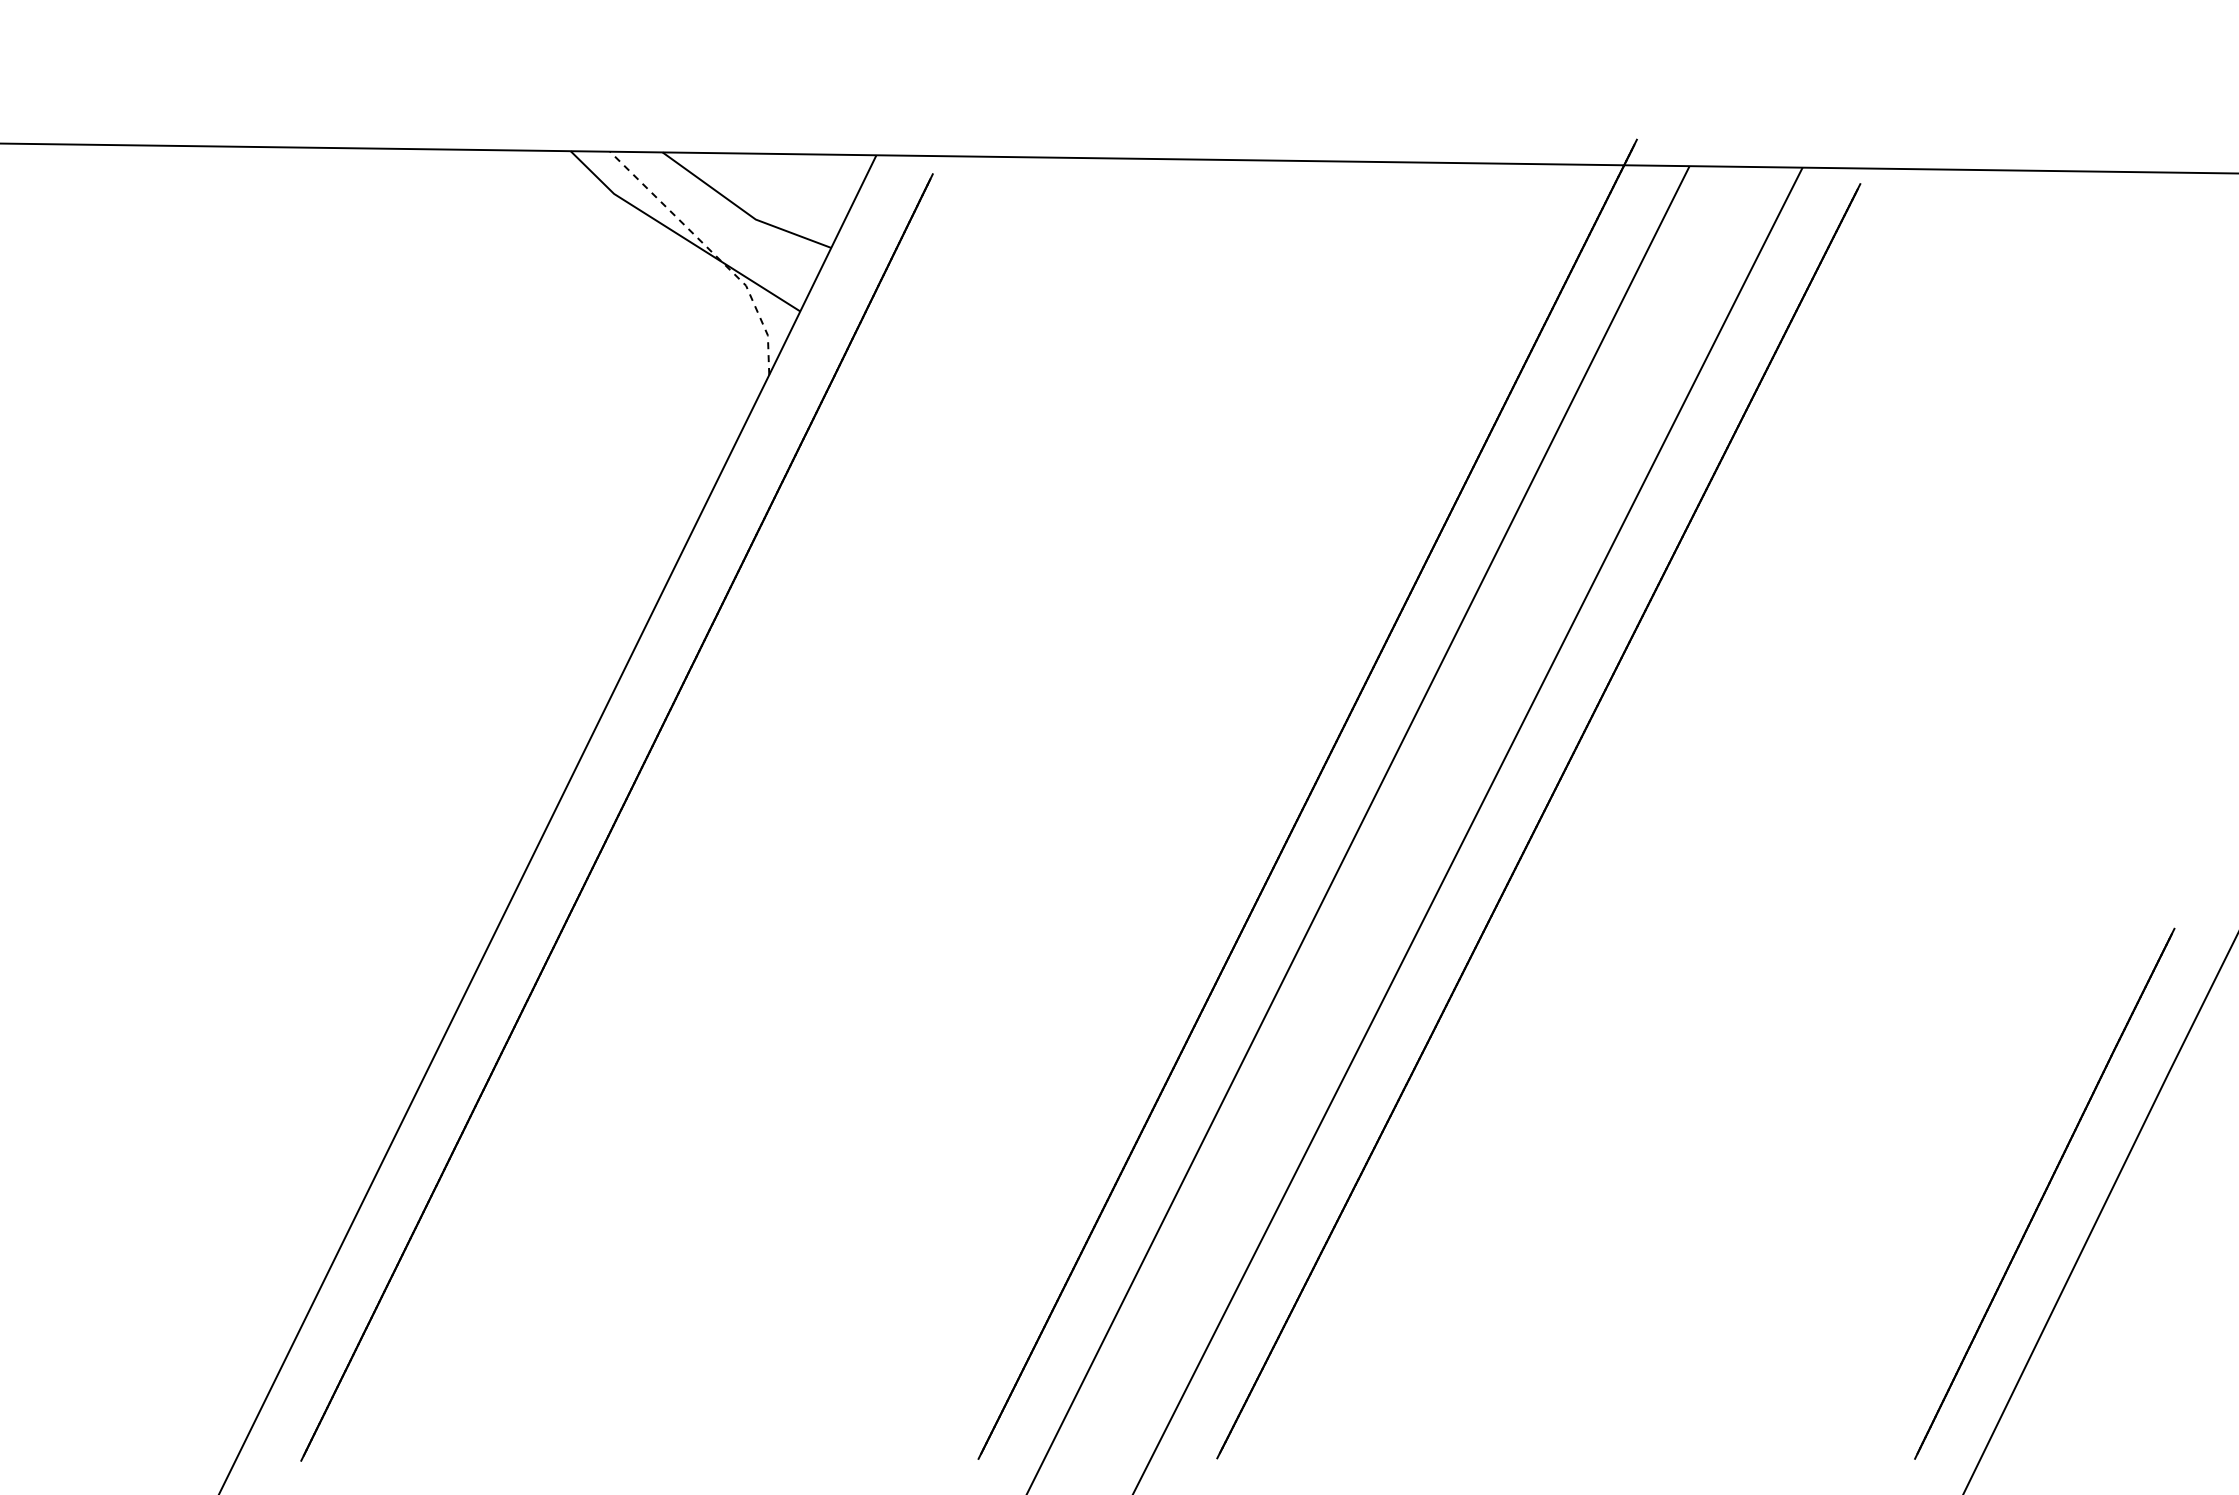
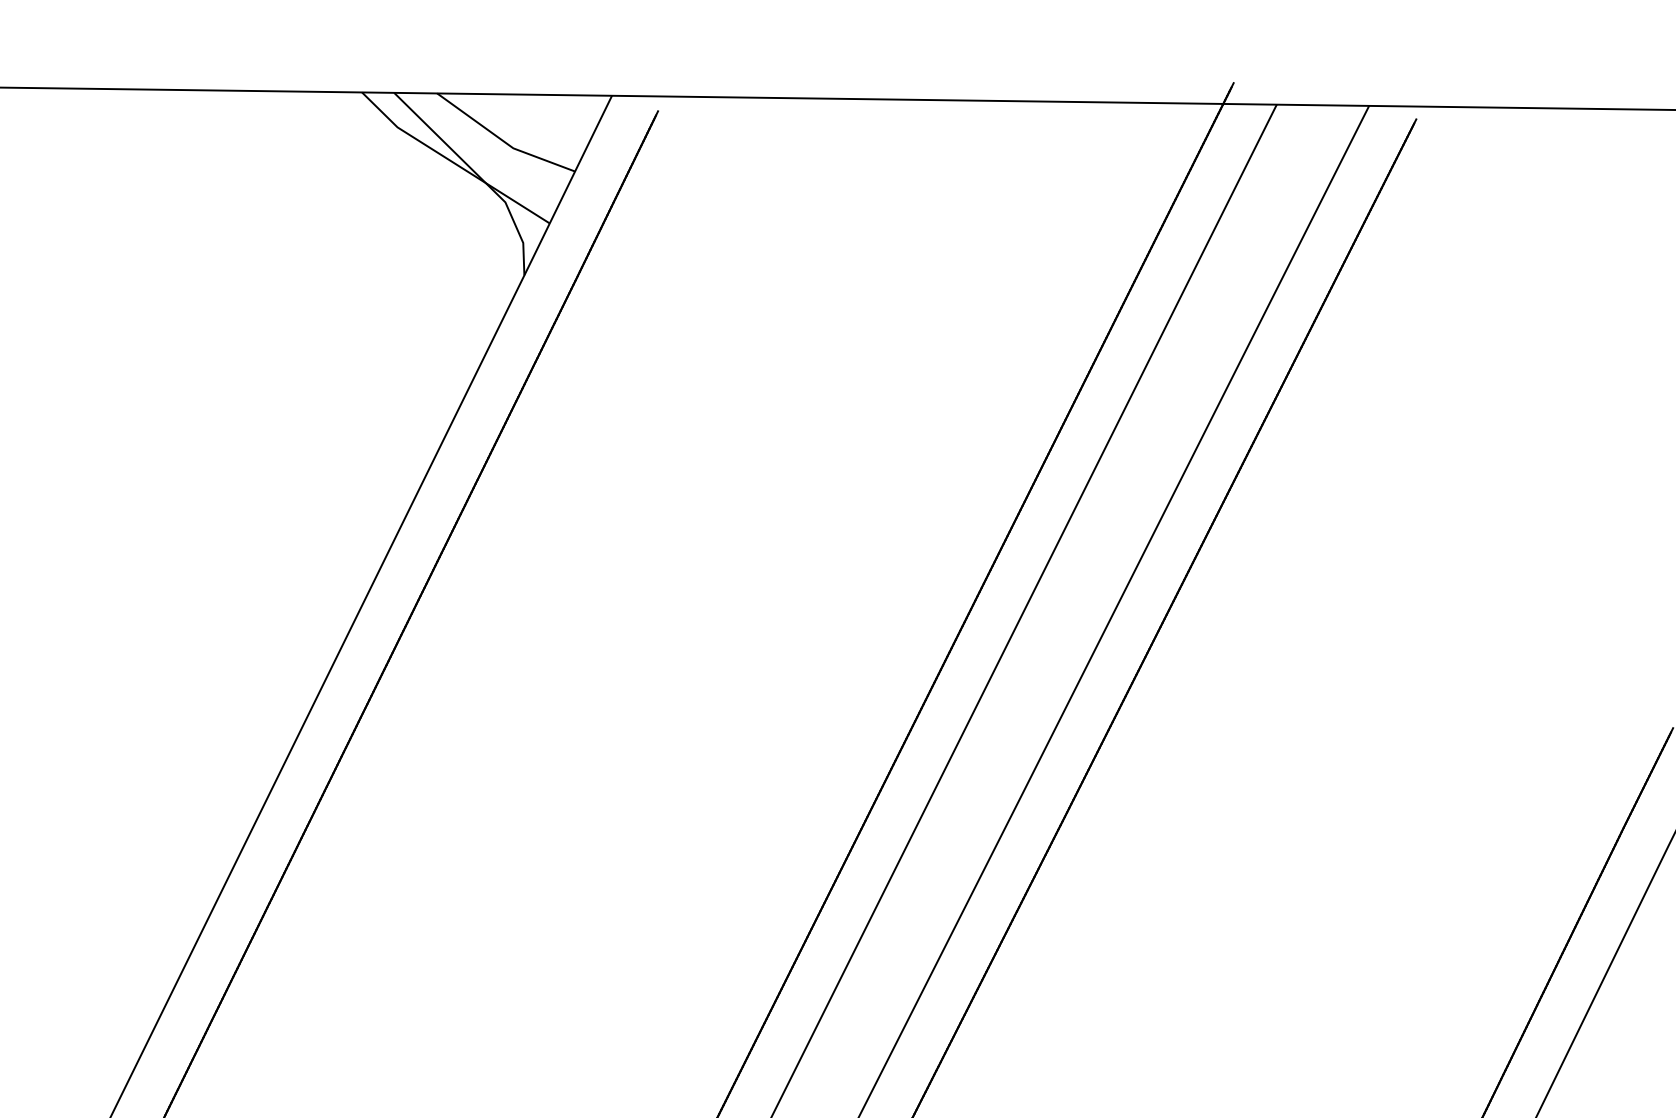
line: (712, 252) -> (477, 175), dashed -> solid

